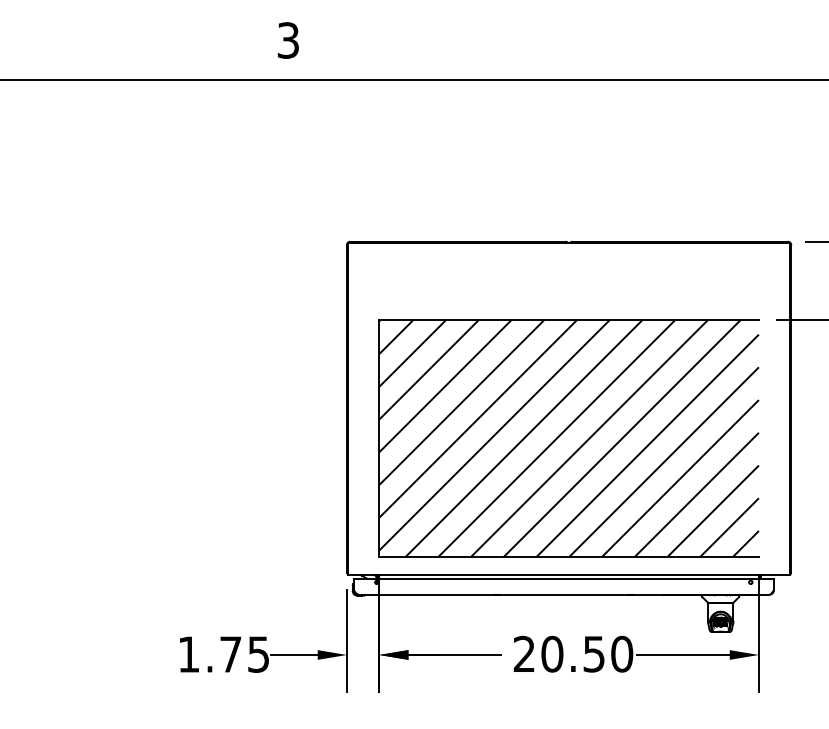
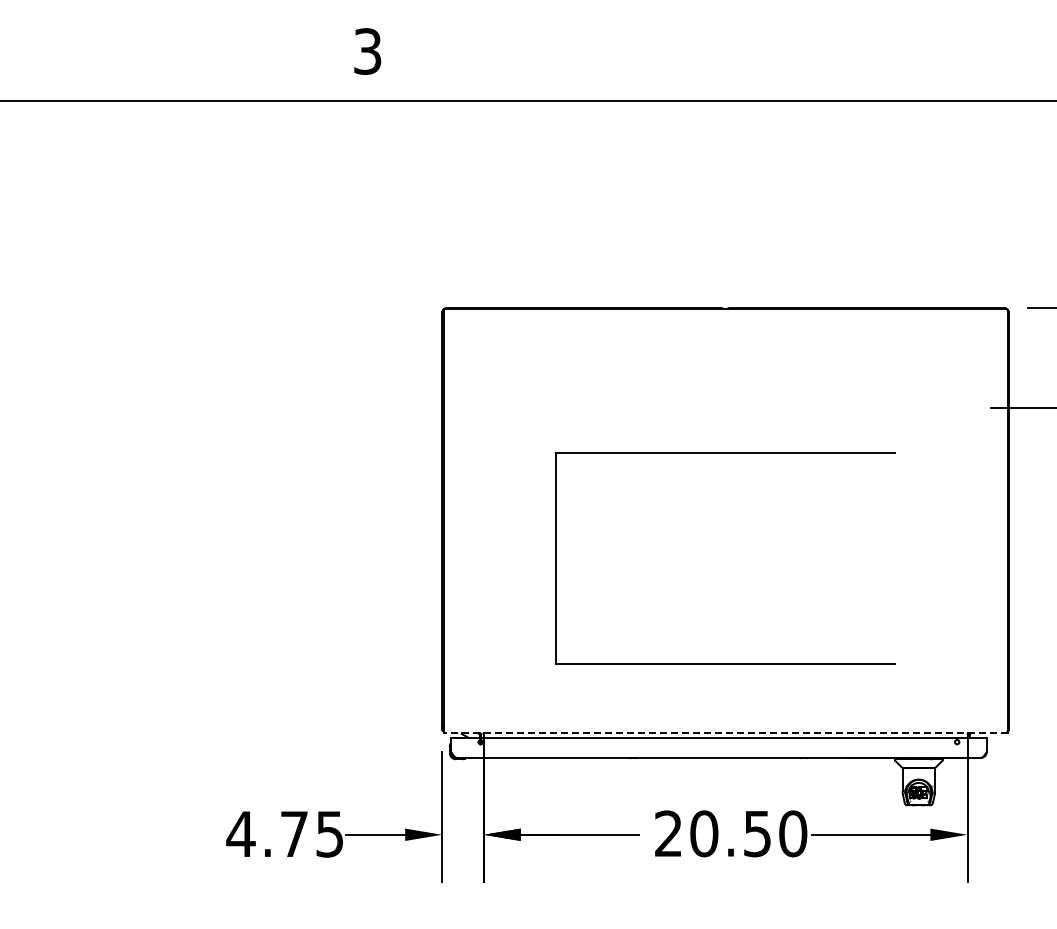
part: (569, 438) -> (725, 558), size x0.7
line: (569, 574) -> (725, 732), solid -> dashed
text: (188, 653) -> (240, 833), 1.75 -> 4.75

